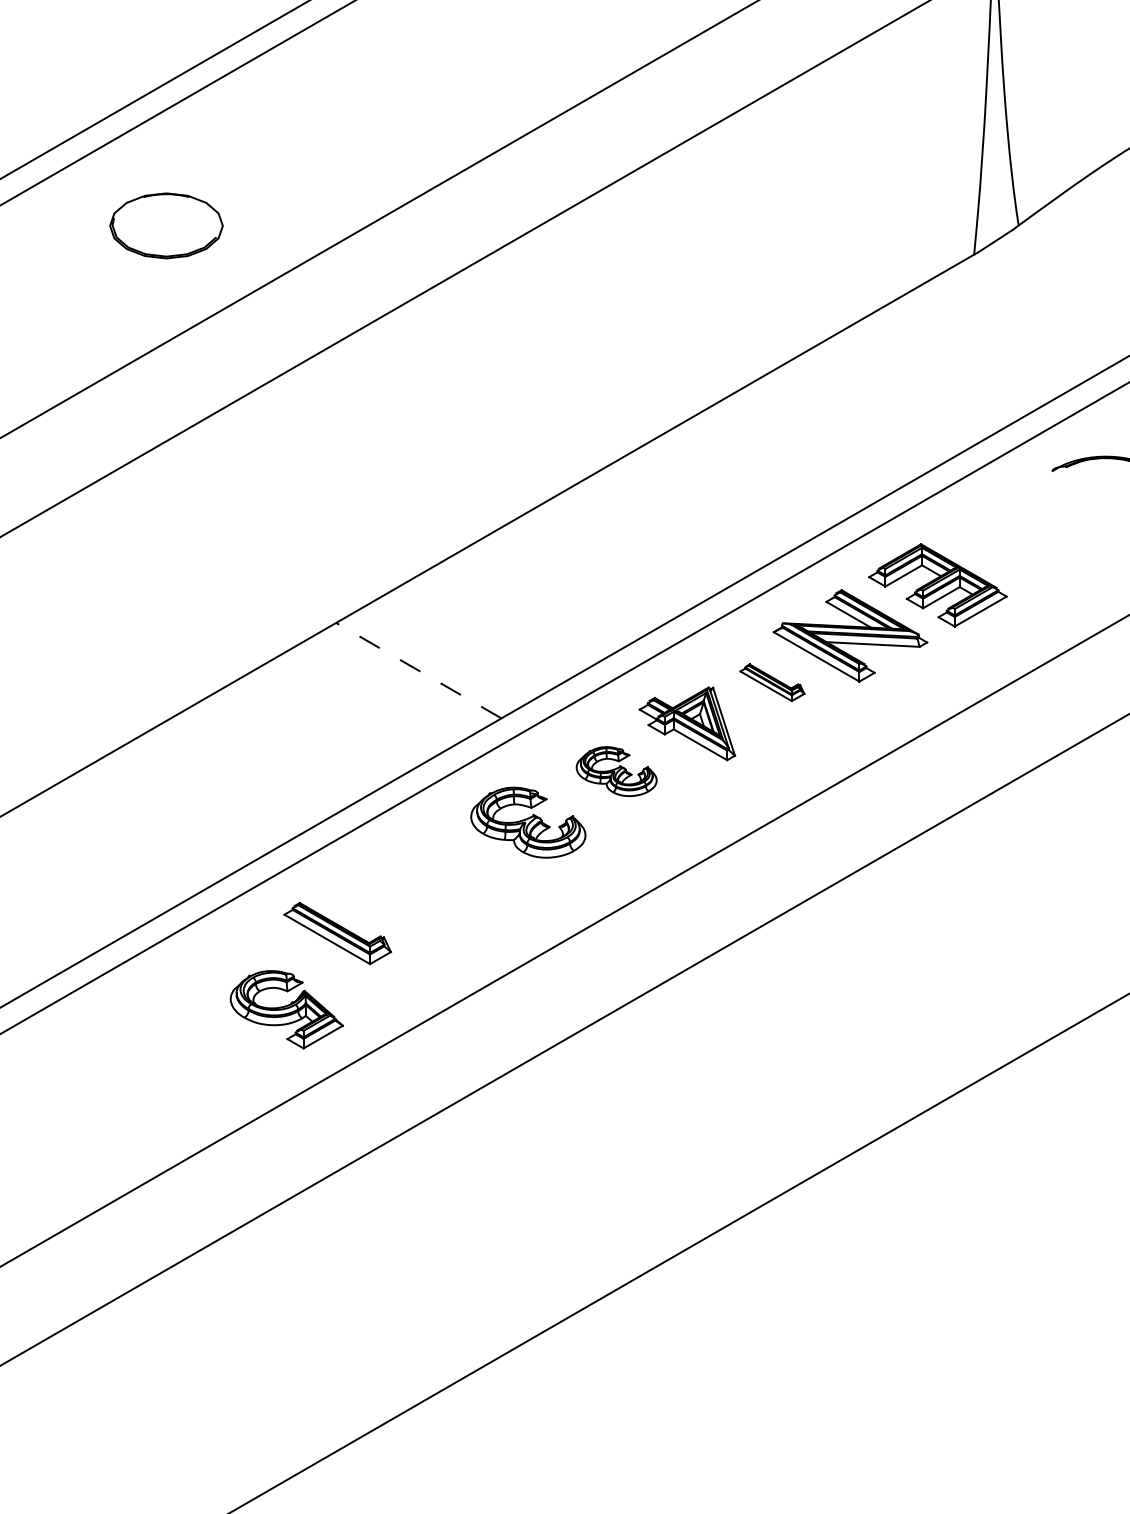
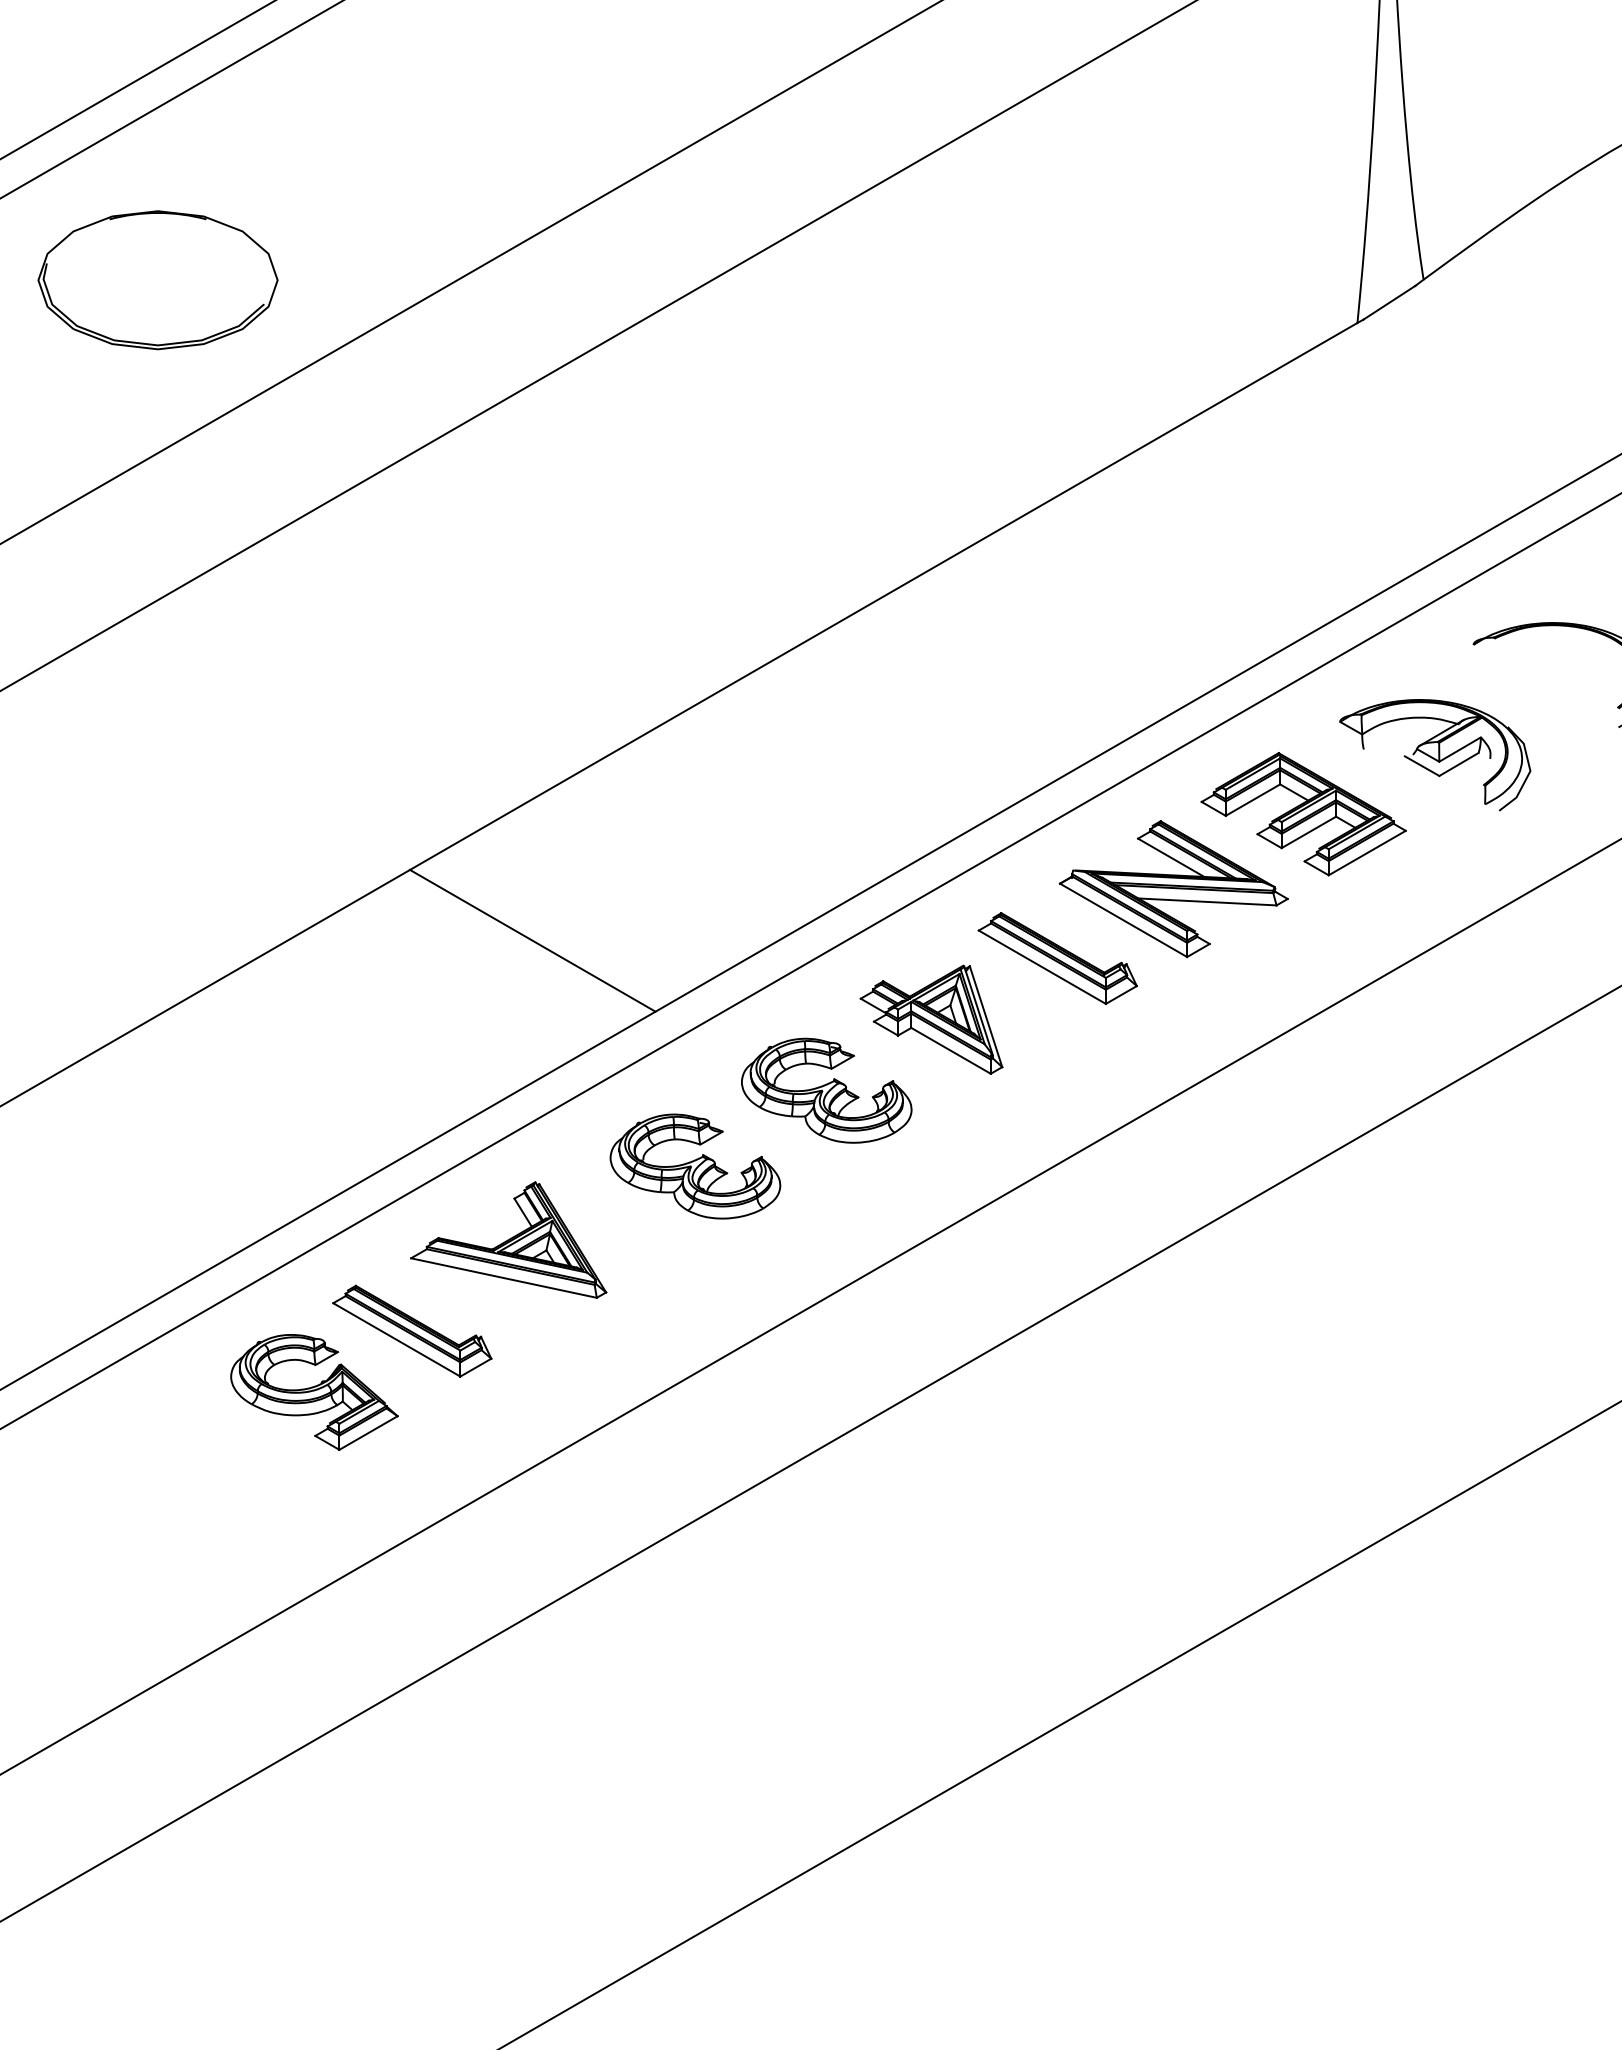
part: (166, 225) -> (158, 279), size x1.43
part: (1026, 545) -> (1435, 754), added
line: (418, 670) -> (532, 940), dashed -> solid
part: (772, 682) -> (1058, 958), size x1.67
part: (616, 771) -> (826, 1090), size x1.43
part: (402, 872) -> (508, 1240), added
part: (286, 1009) -> (313, 1392), moved

